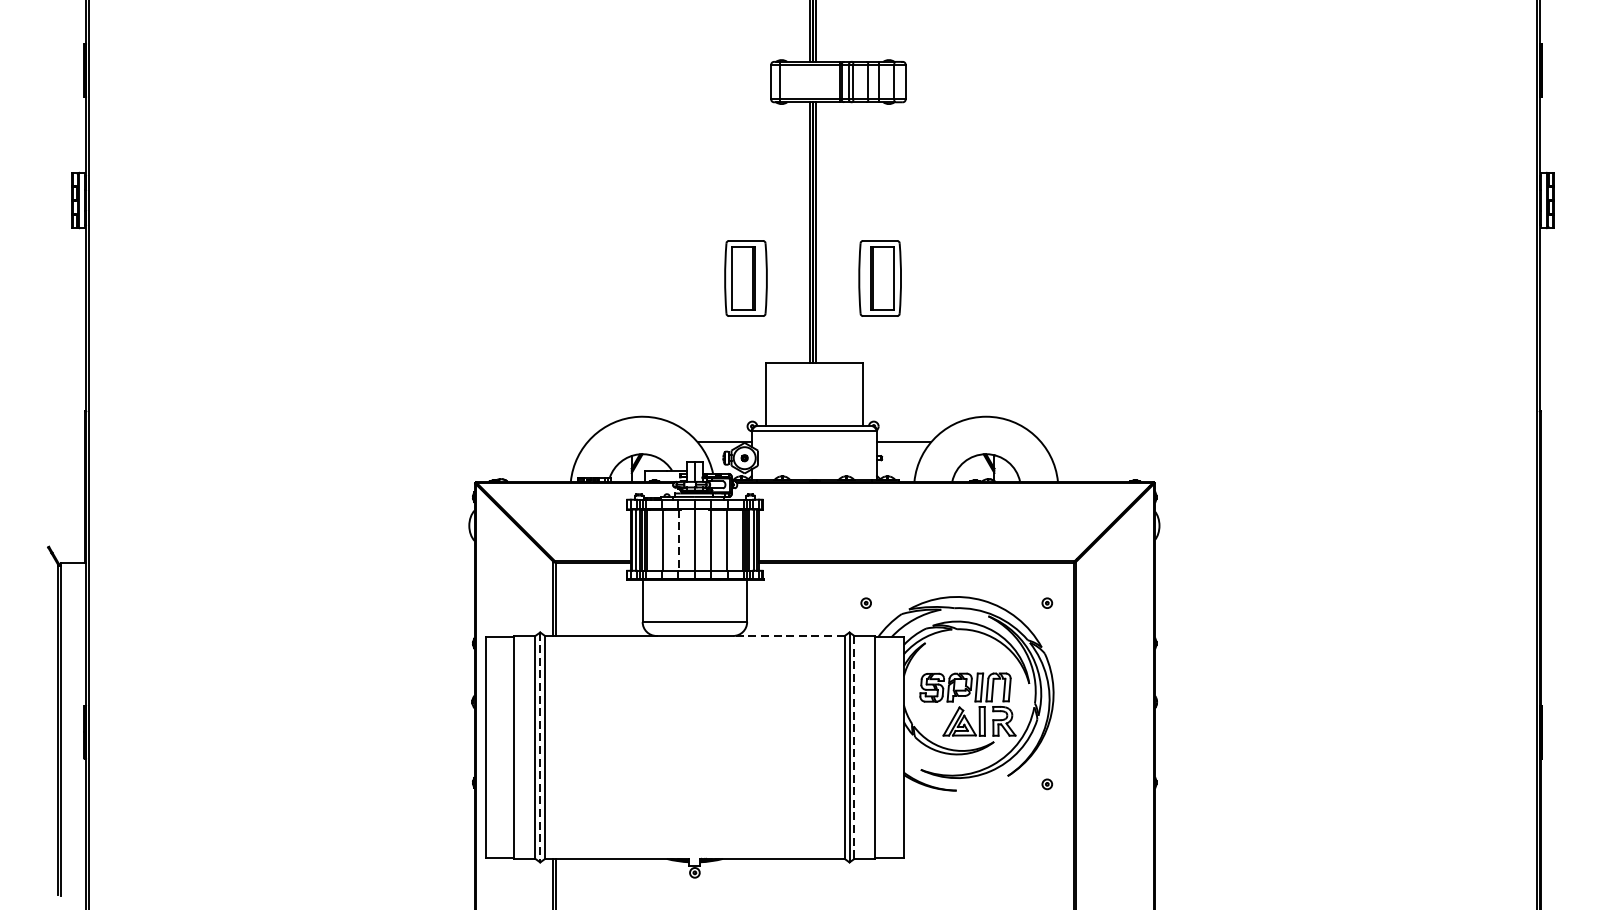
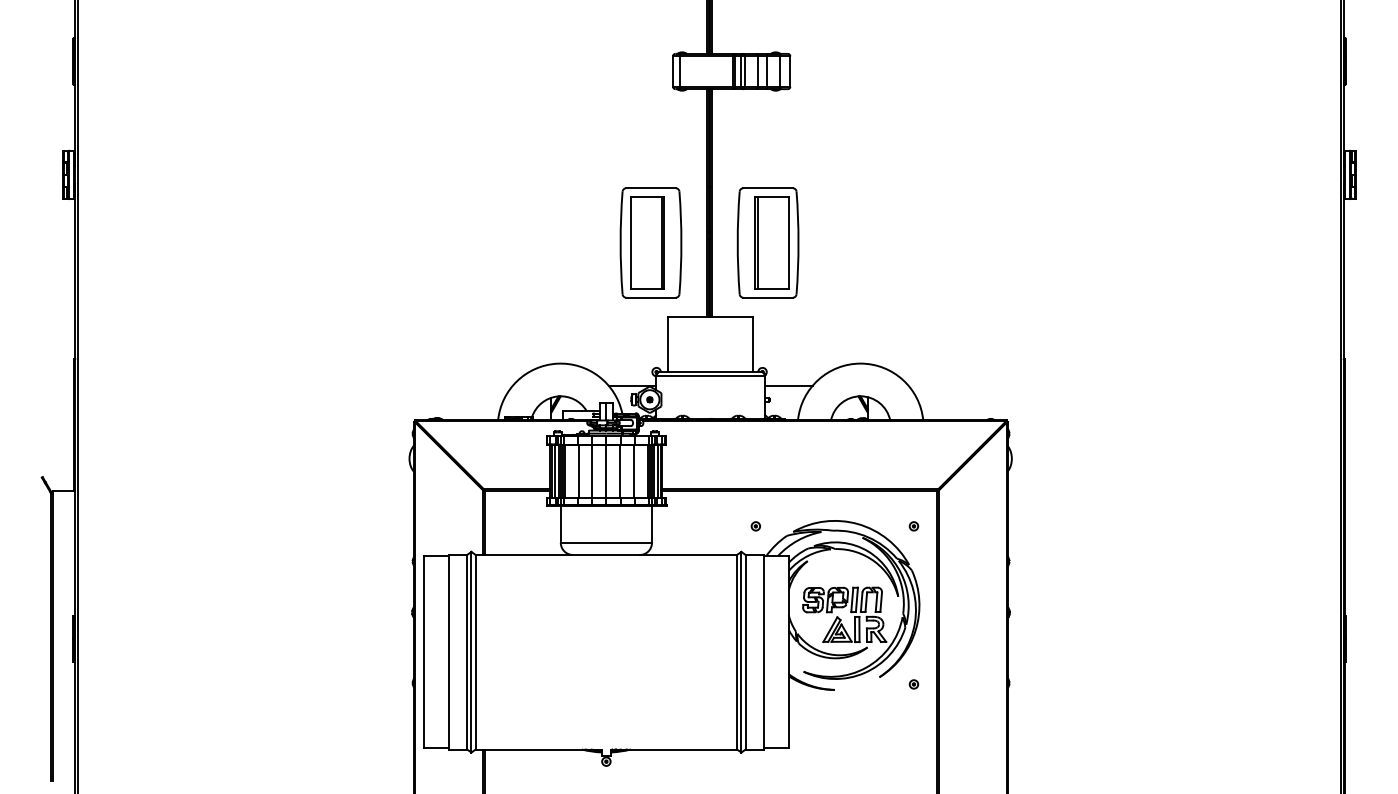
part: (745, 277) -> (650, 242), size x1.67
part: (879, 277) -> (767, 242), size x1.67
line: (678, 540) -> (592, 471), dashed -> solid
line: (788, 635) -> (688, 554), dashed -> solid
line: (540, 747) -> (471, 652), dashed -> solid
line: (854, 747) -> (745, 652), dashed -> solid

